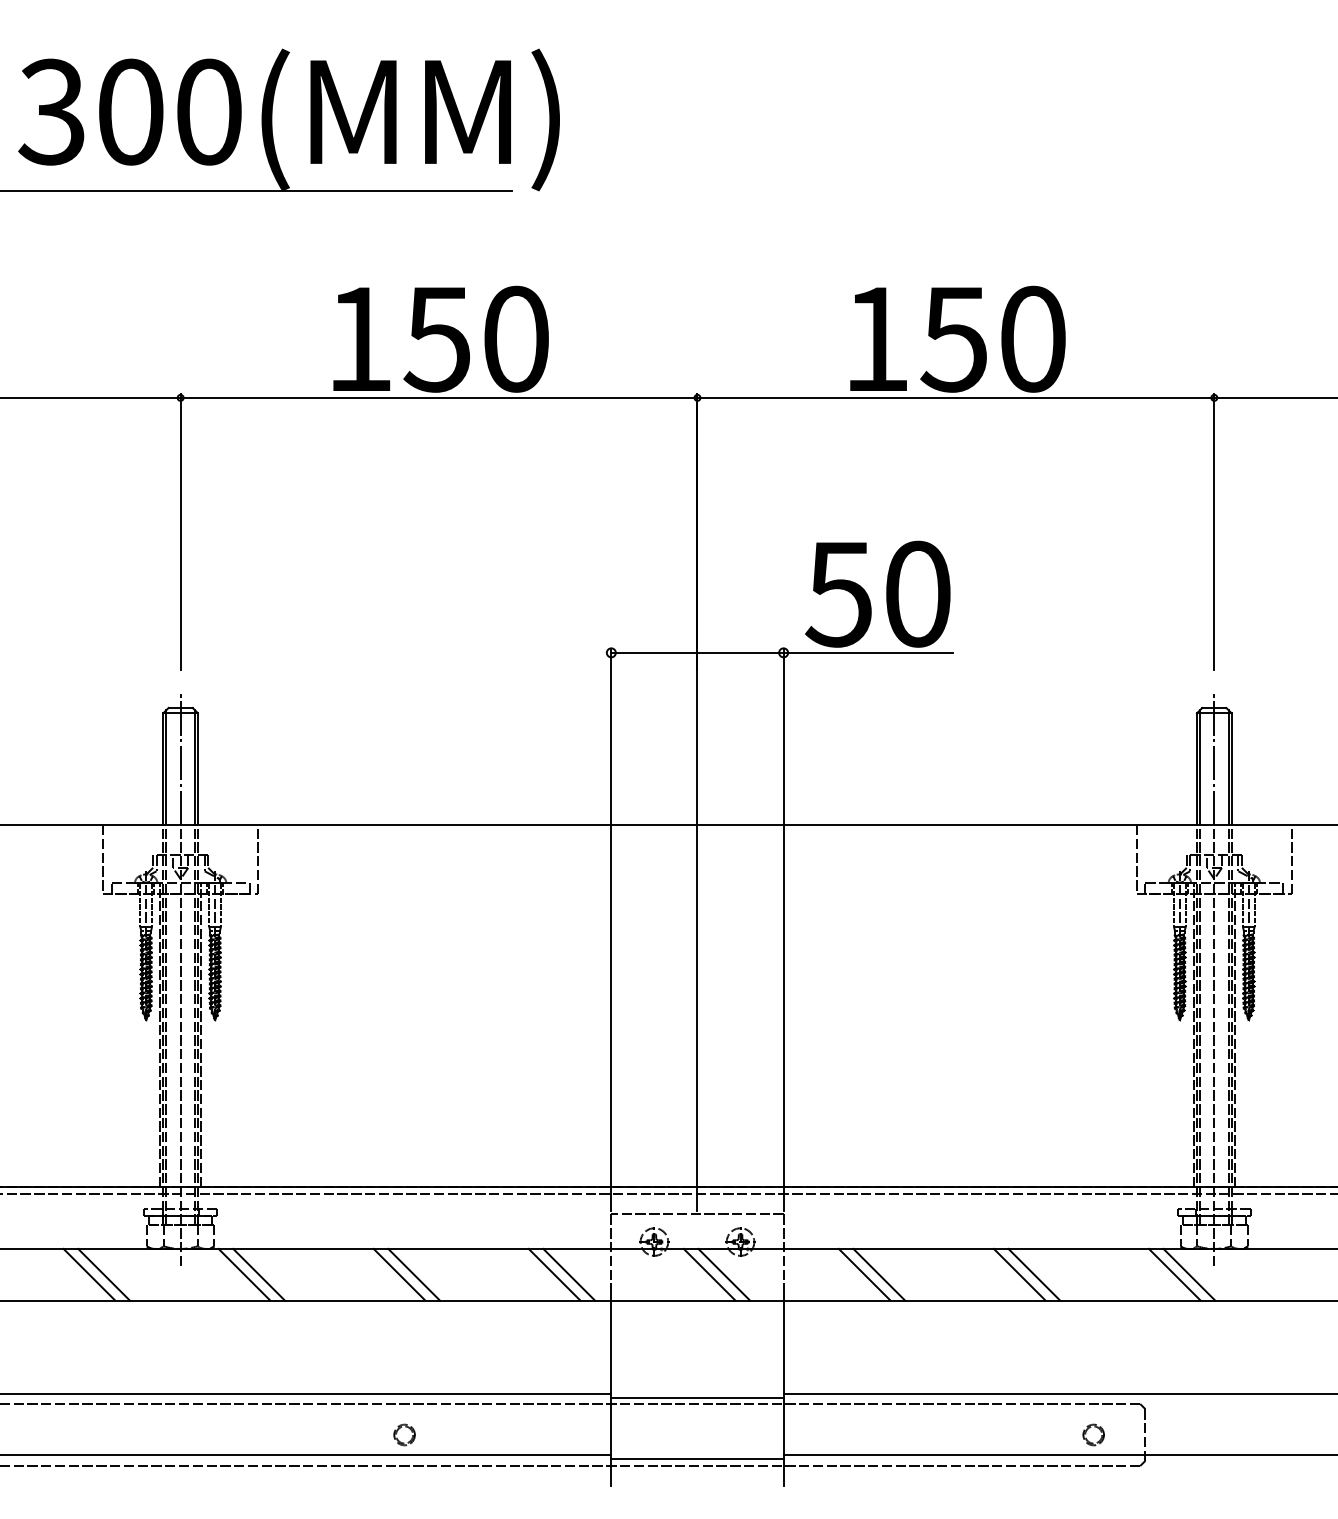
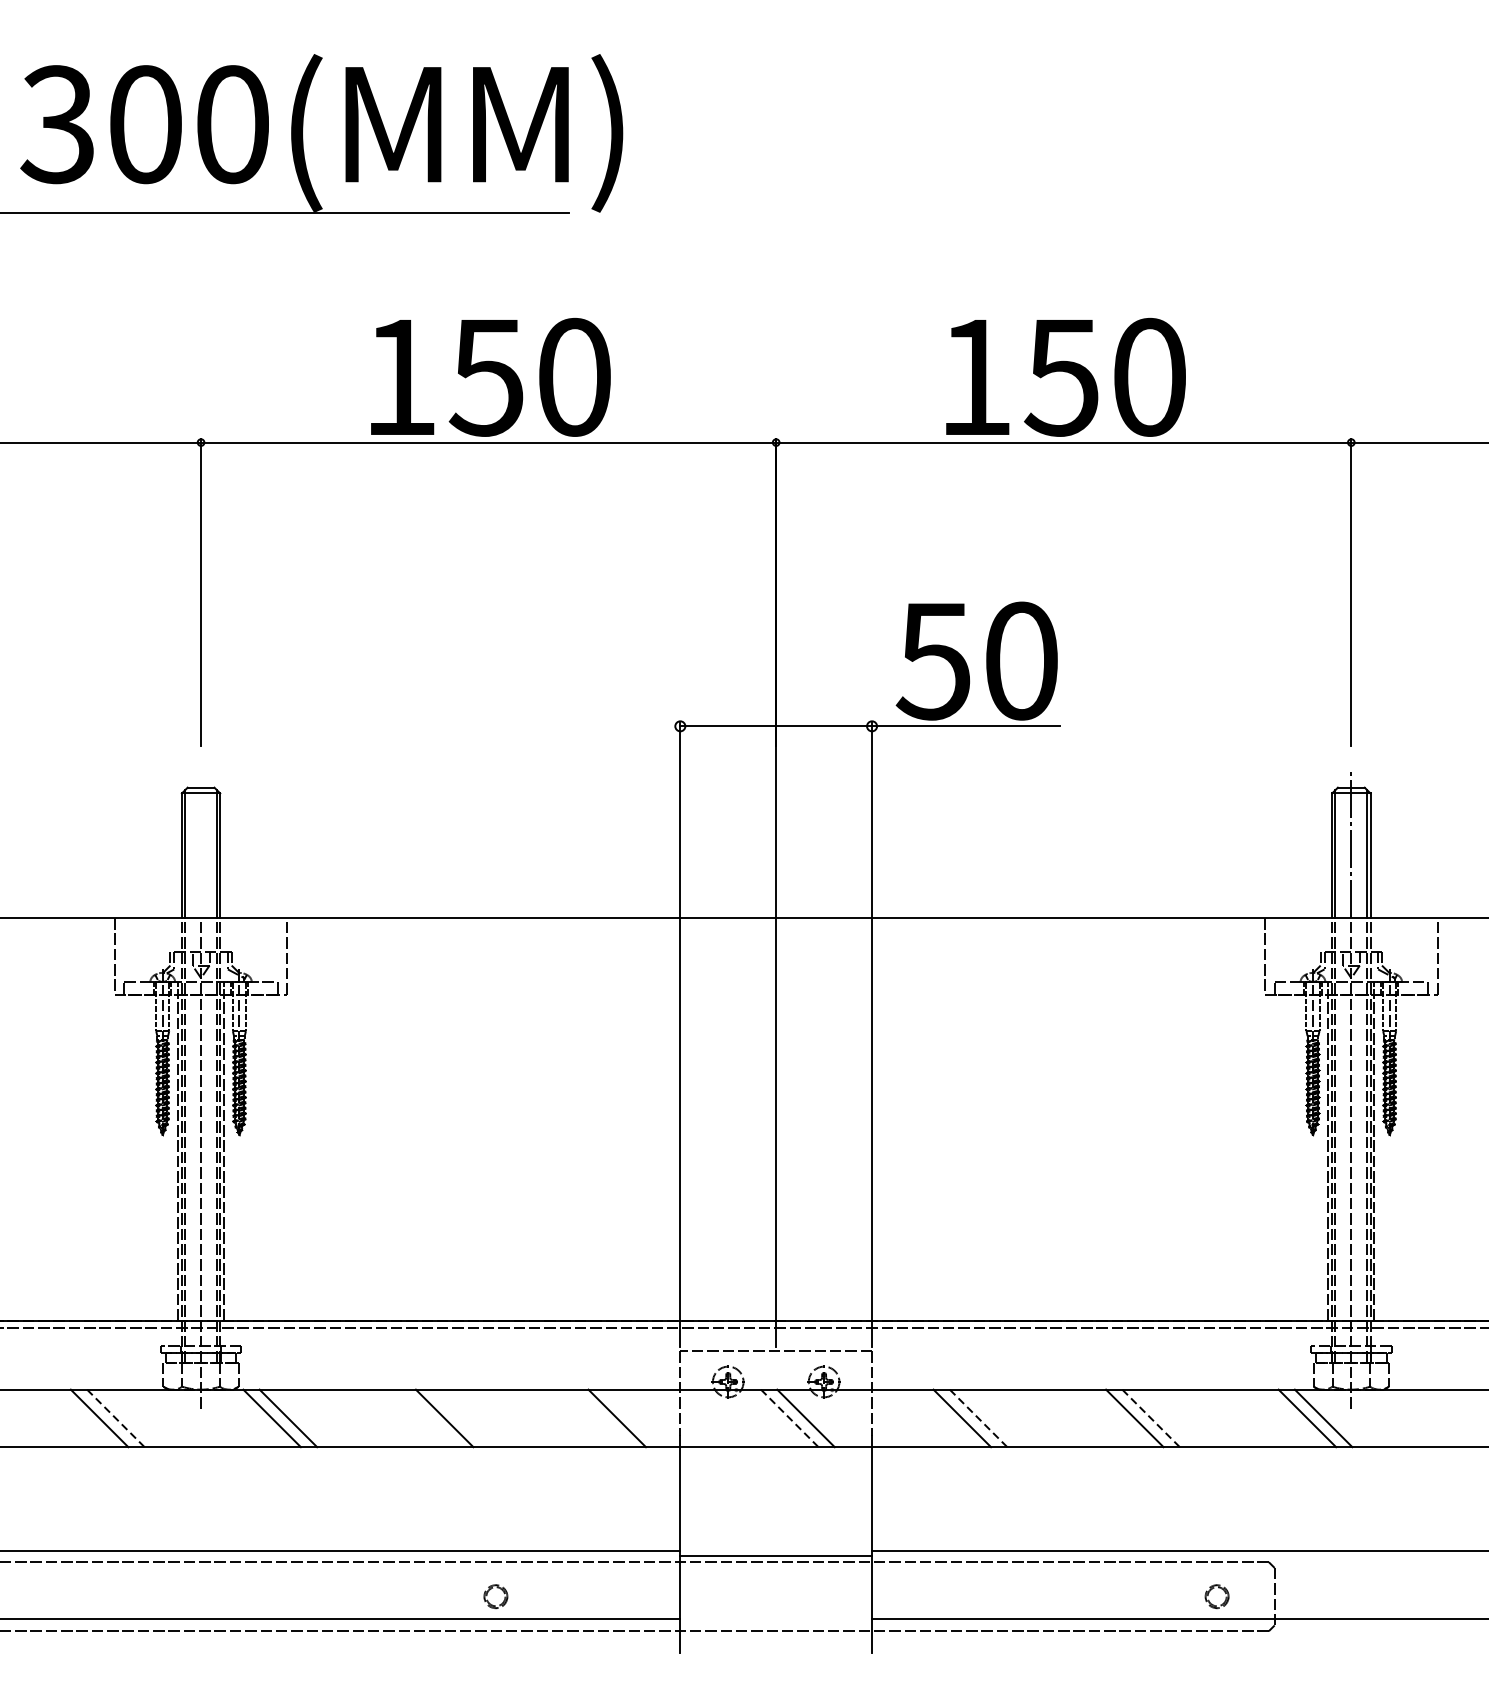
line: (180, 757) -> (200, 842), removed
line: (104, 1274) -> (116, 1418), solid -> dashed
line: (414, 1274) -> (461, 1418), removed
line: (569, 1274) -> (633, 1418), removed
line: (709, 1274) -> (789, 1418), solid -> dashed
line: (879, 1274) -> (978, 1418), solid -> dashed
line: (1034, 1274) -> (1151, 1418), solid -> dashed
part: (405, 1427) -> (496, 1588), moved
line: (697, 1459) -> (776, 1623), removed

